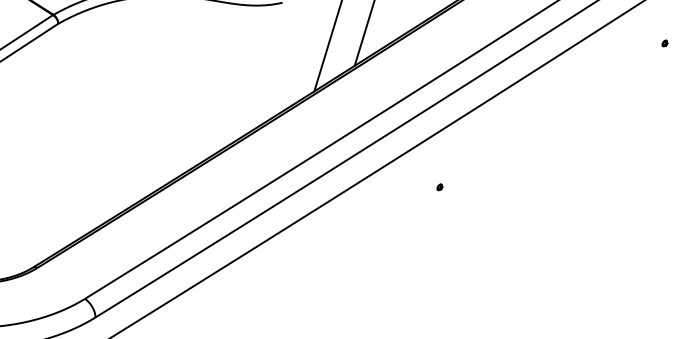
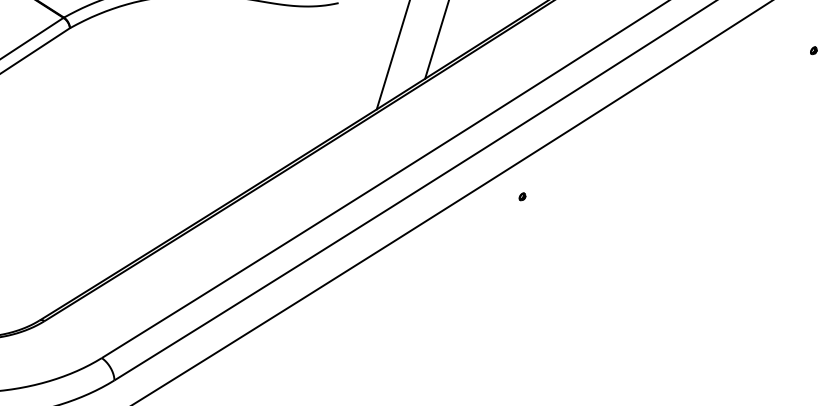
part: (664, 43) -> (813, 50), moved
part: (439, 187) -> (521, 197), moved

